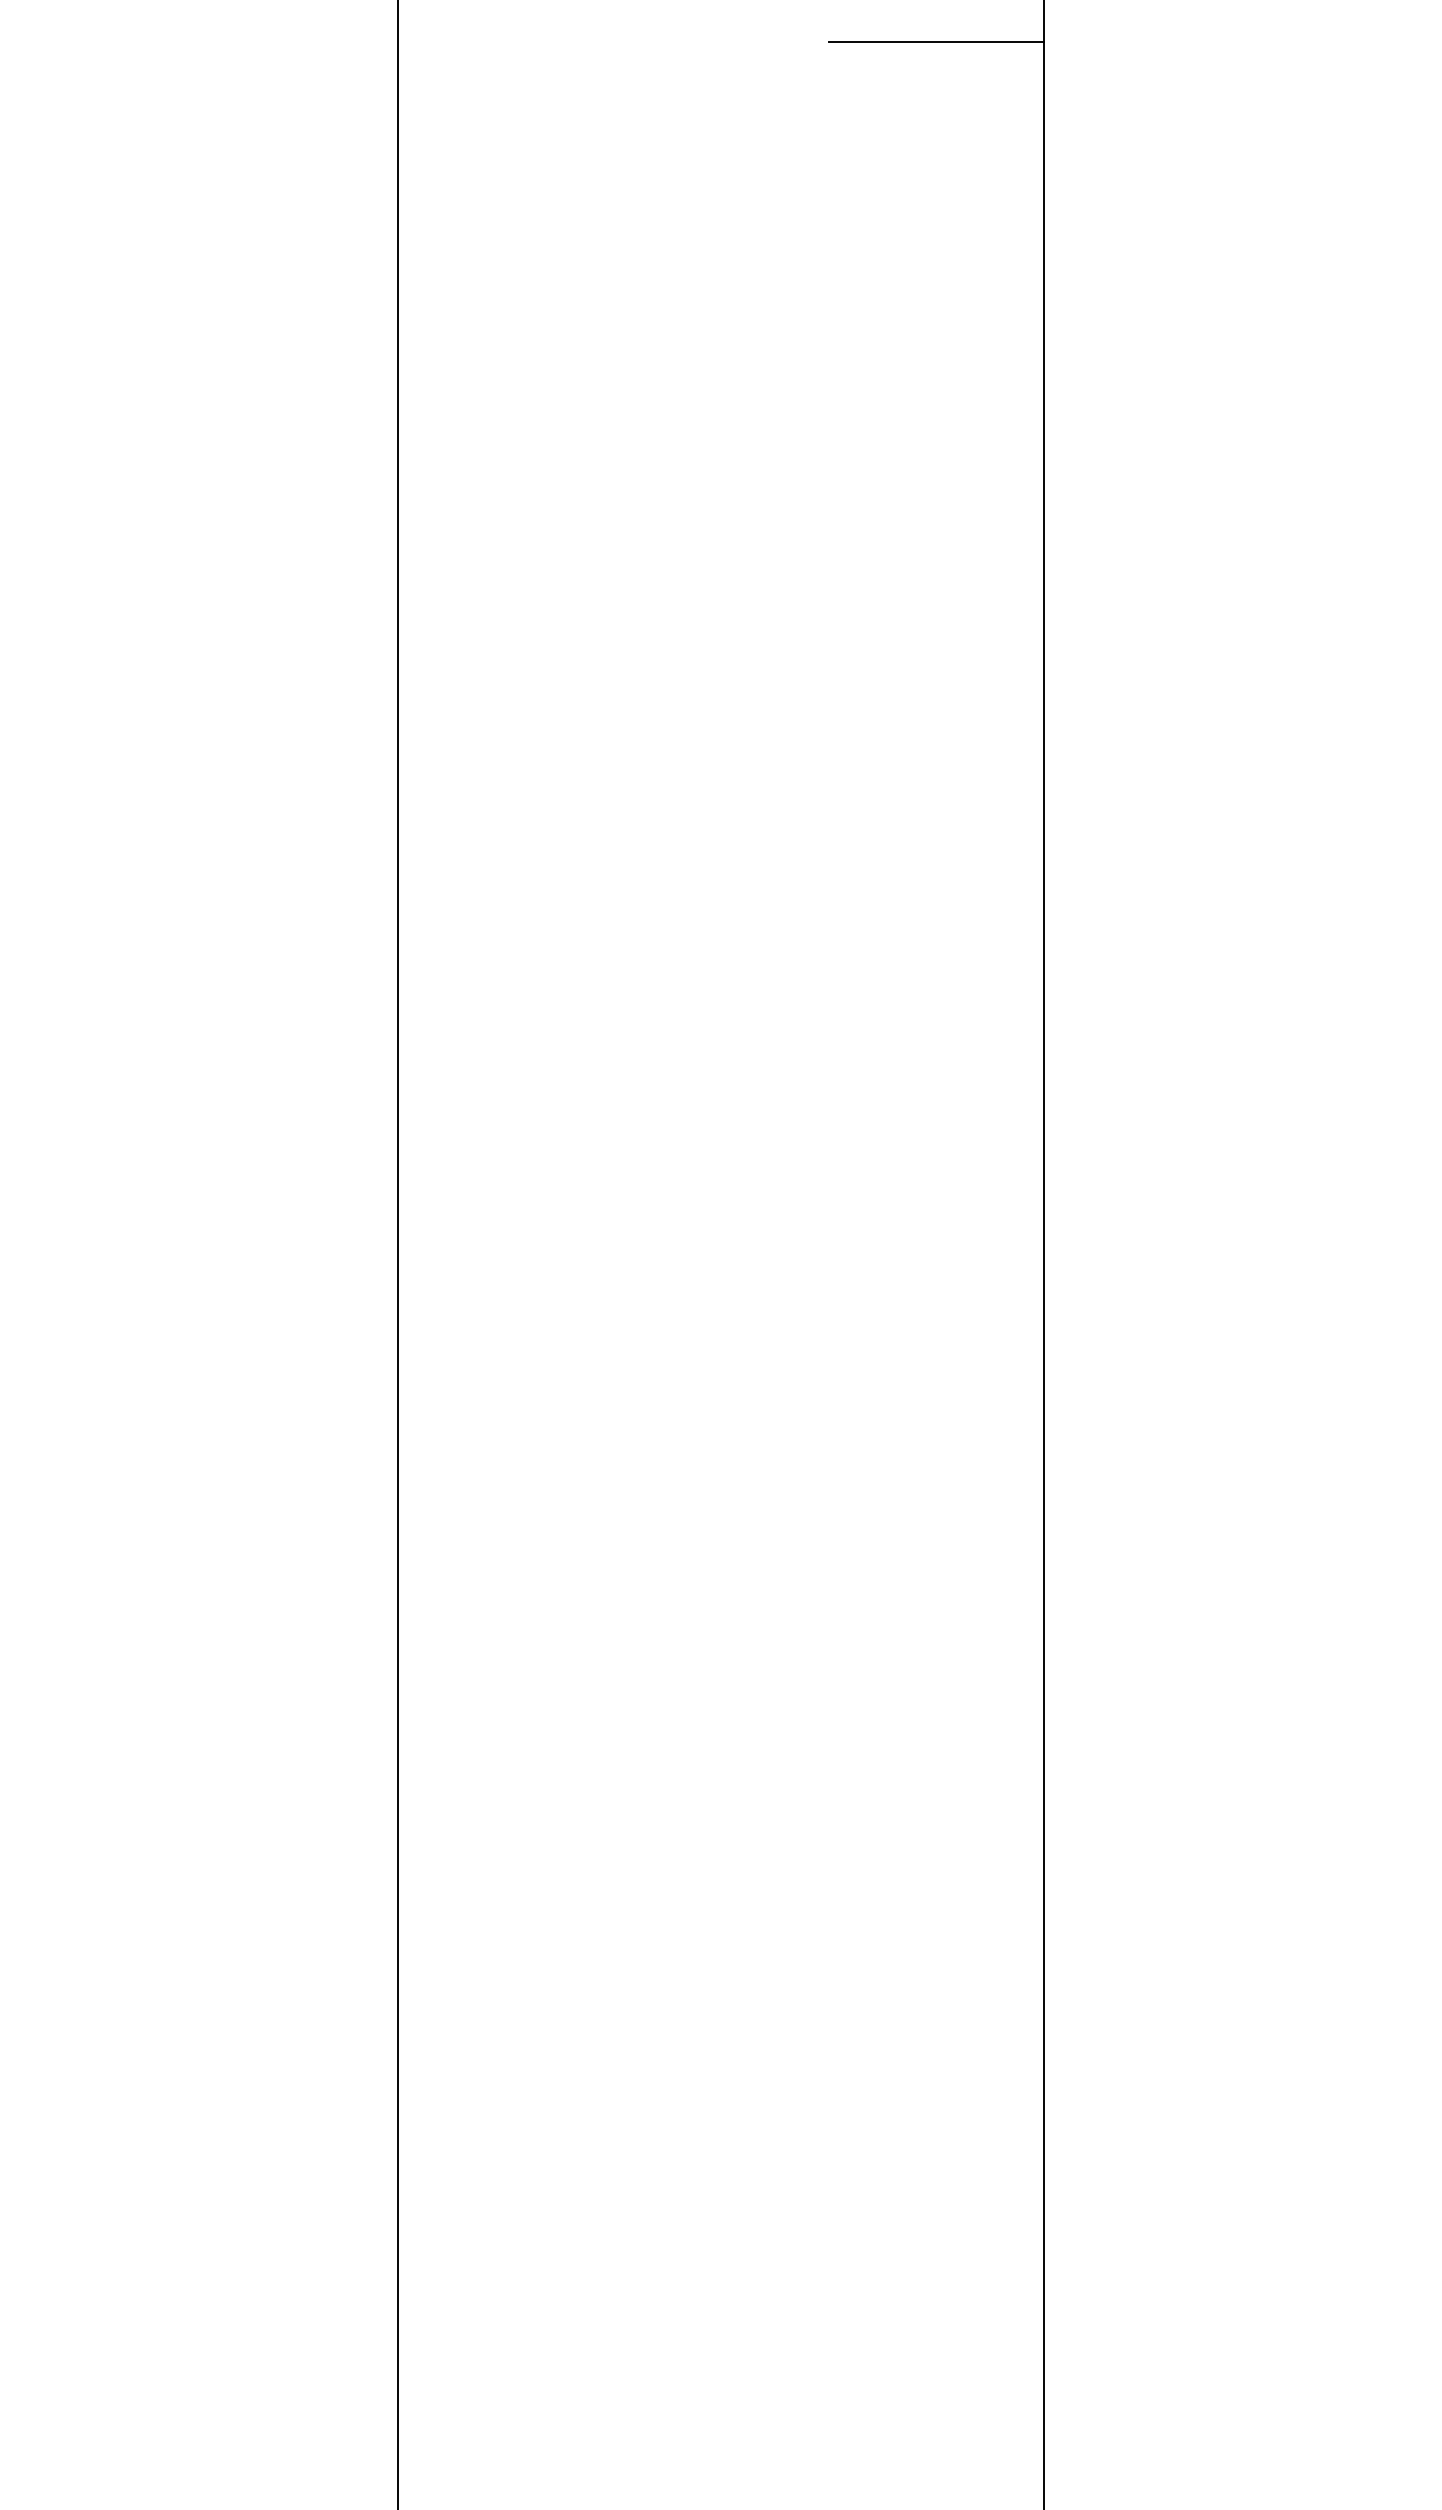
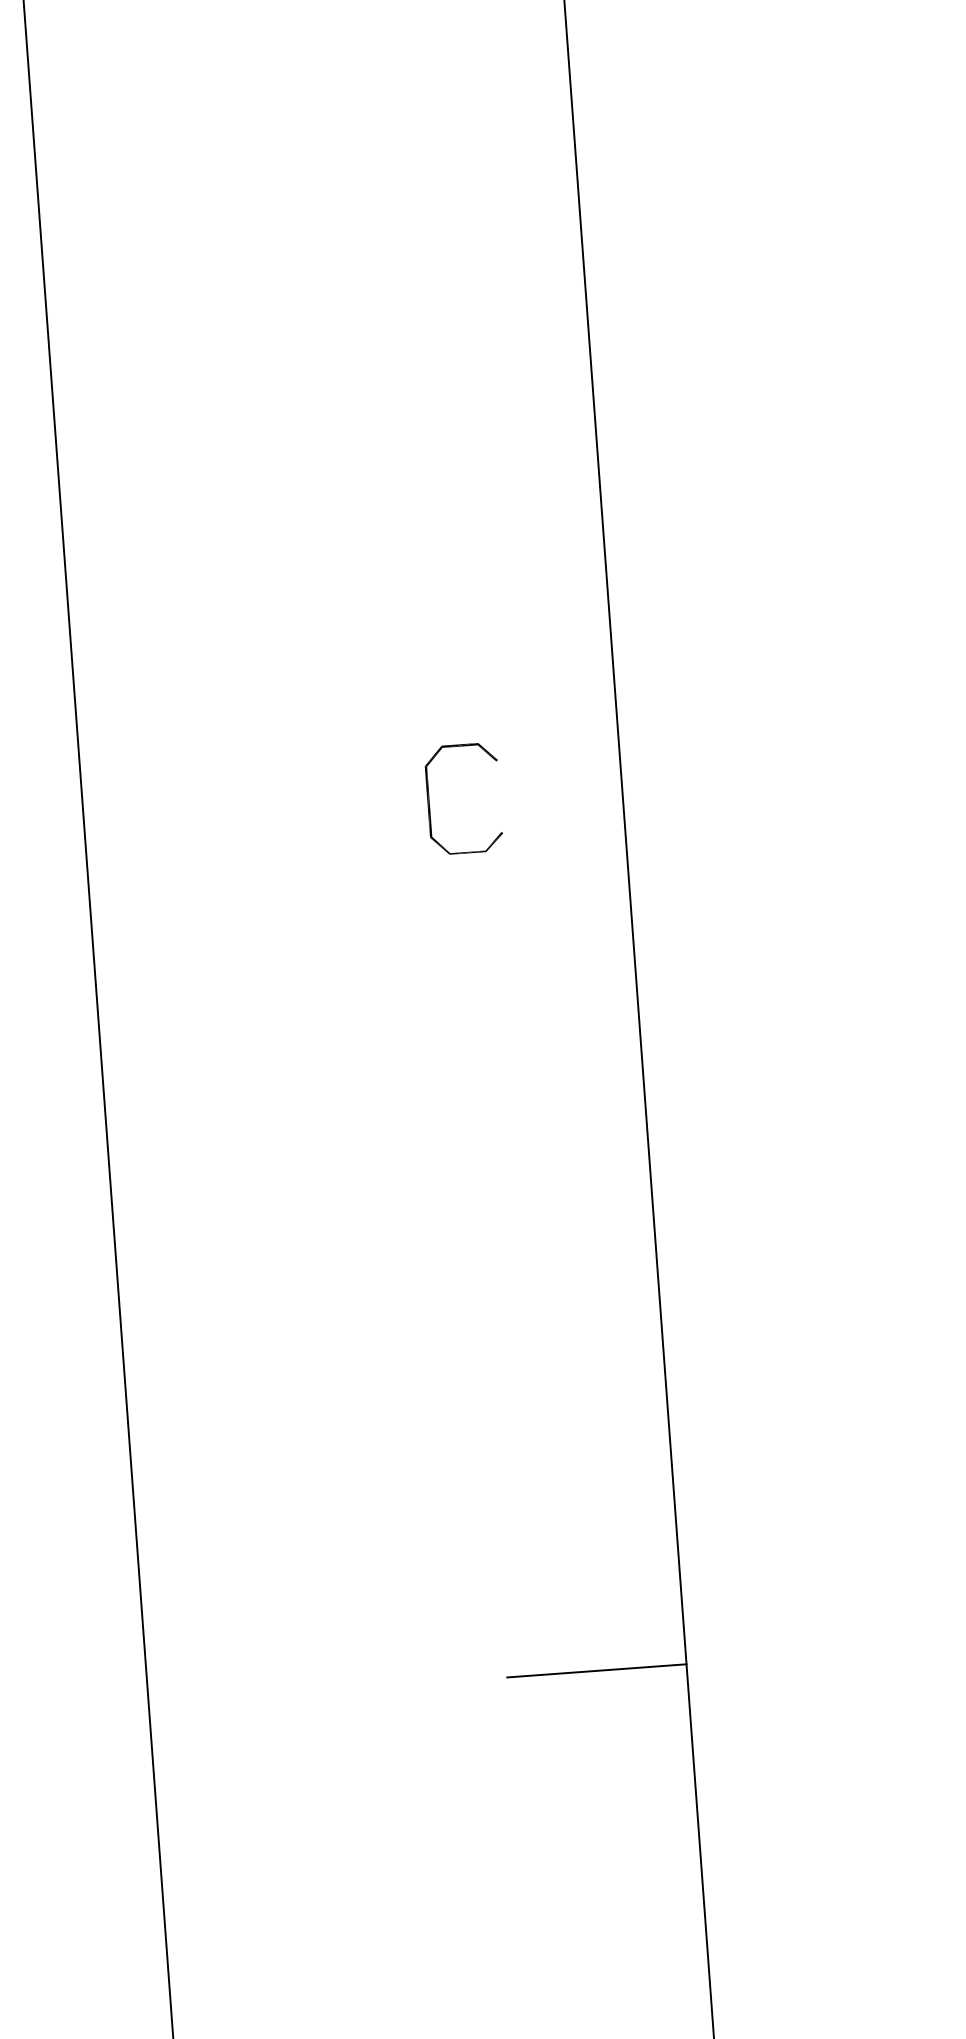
part: (812, 1012) -> (429, 801), added
line: (935, 2065) -> (596, 1670), added

